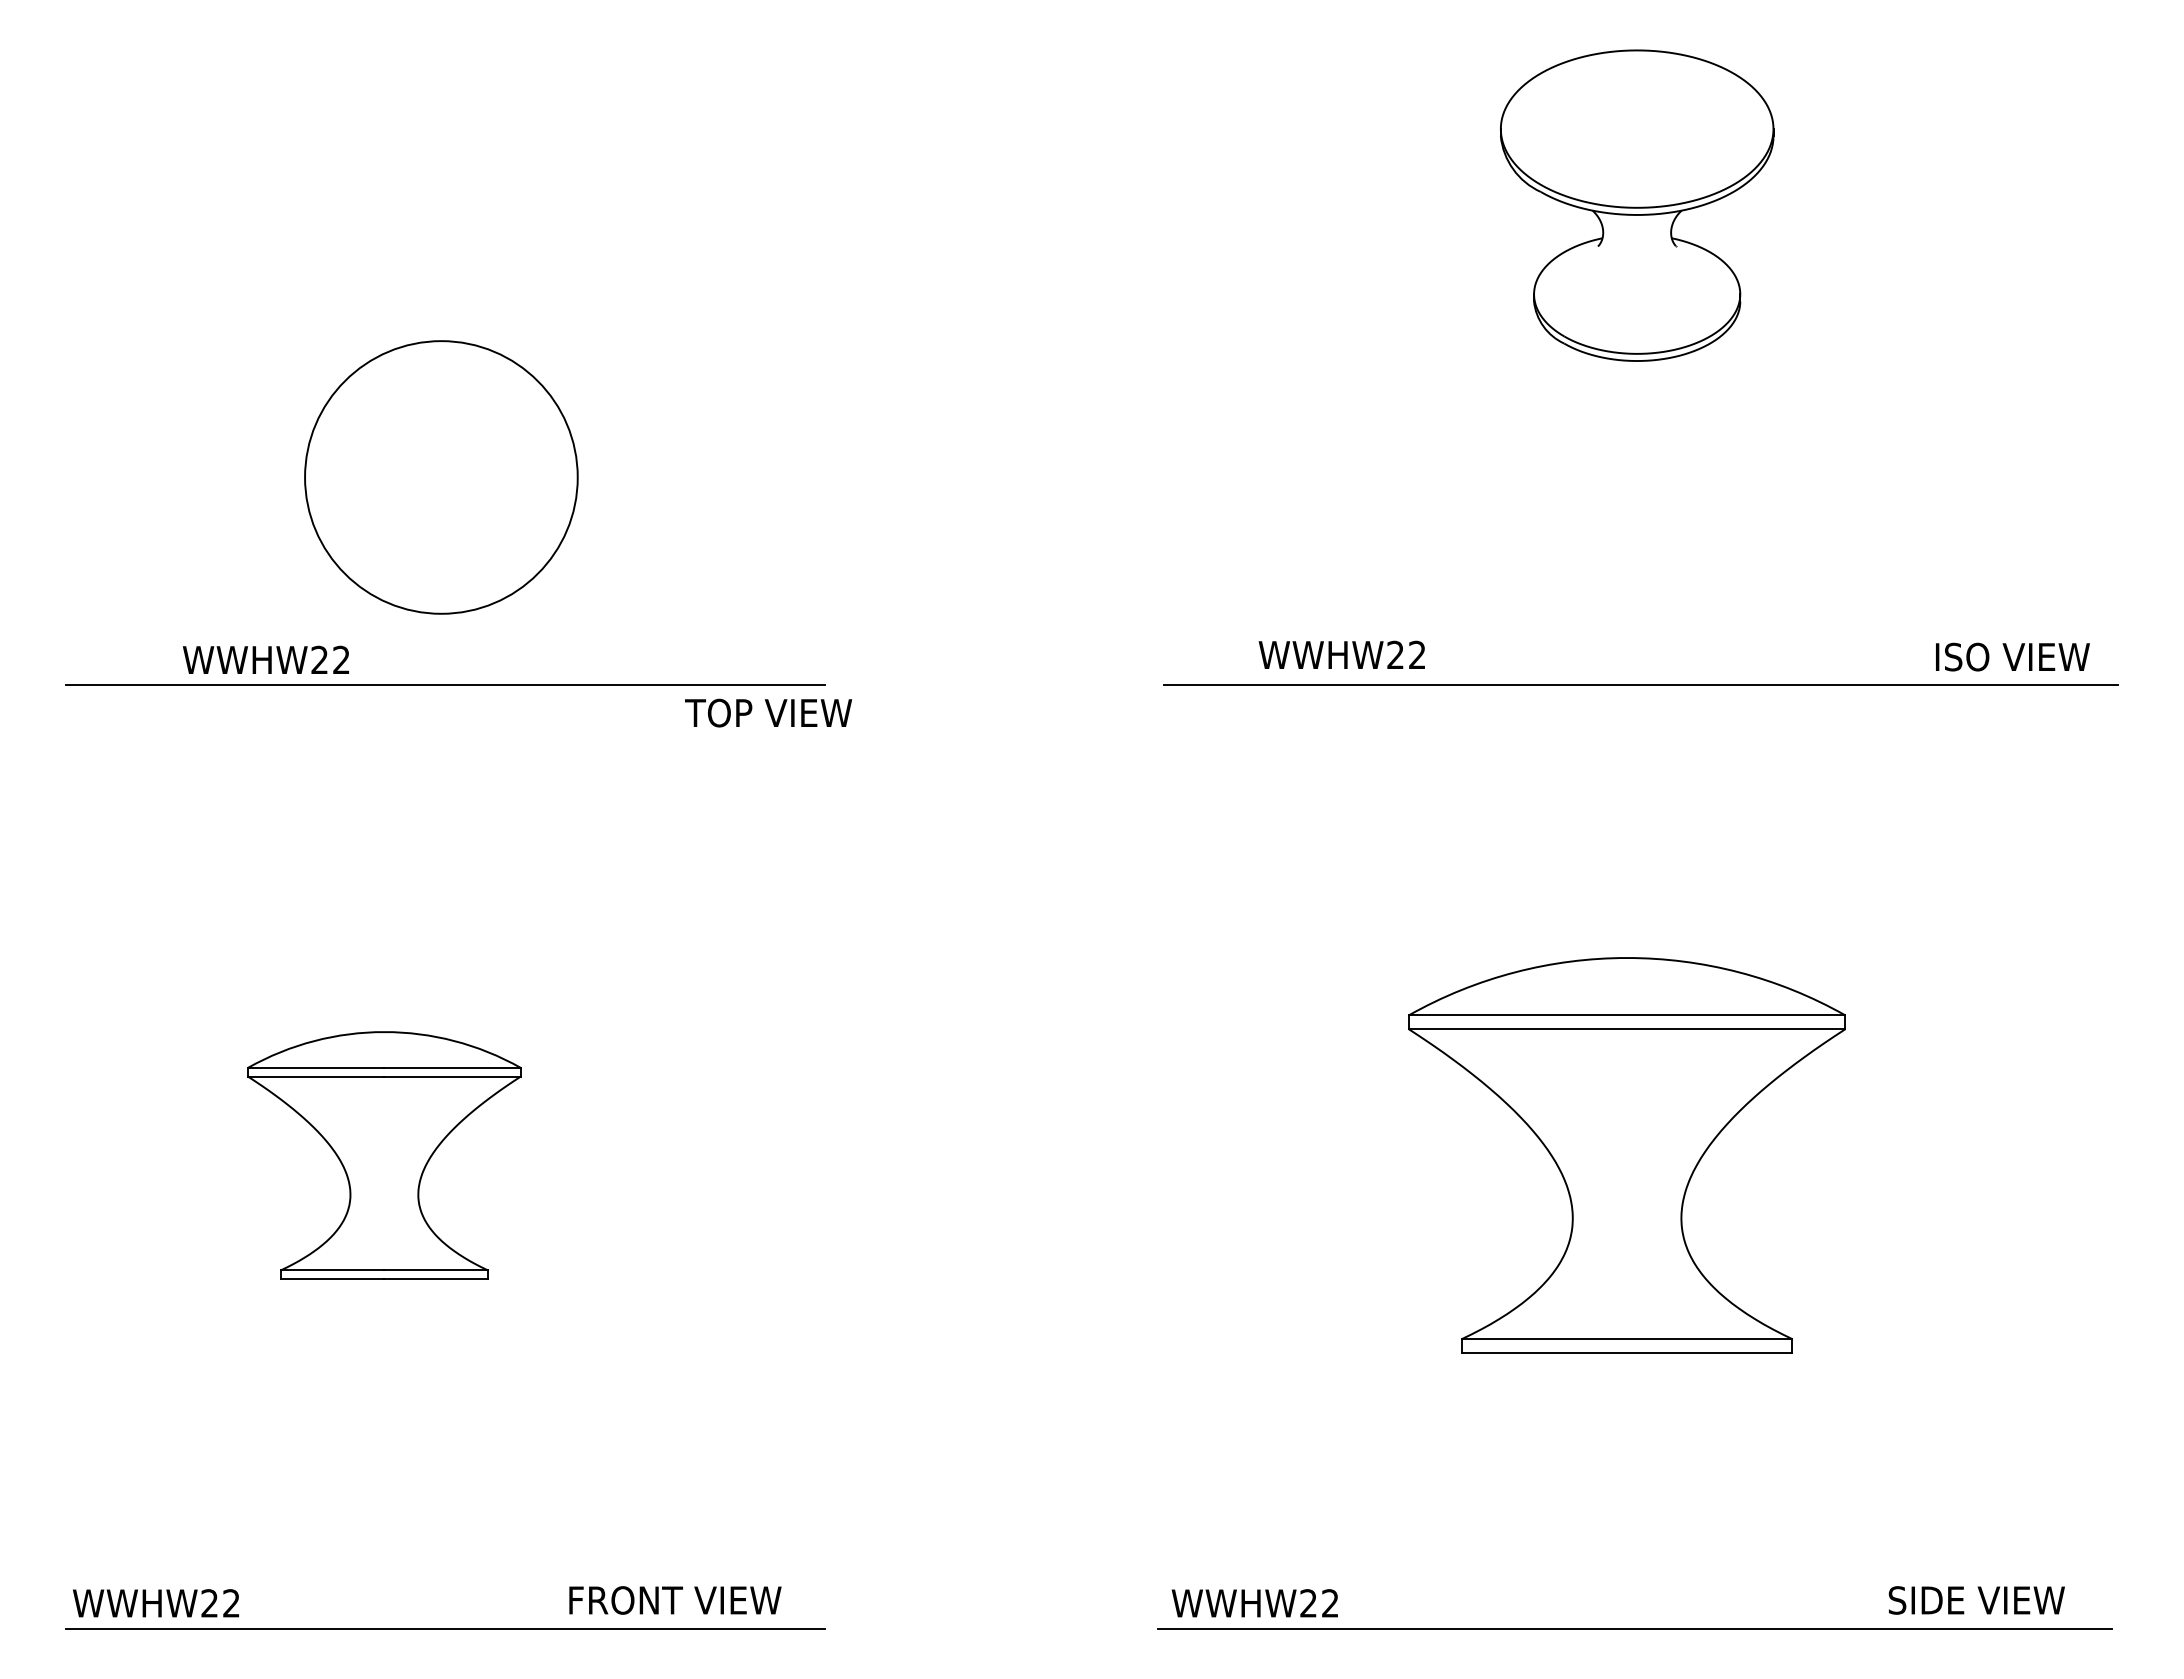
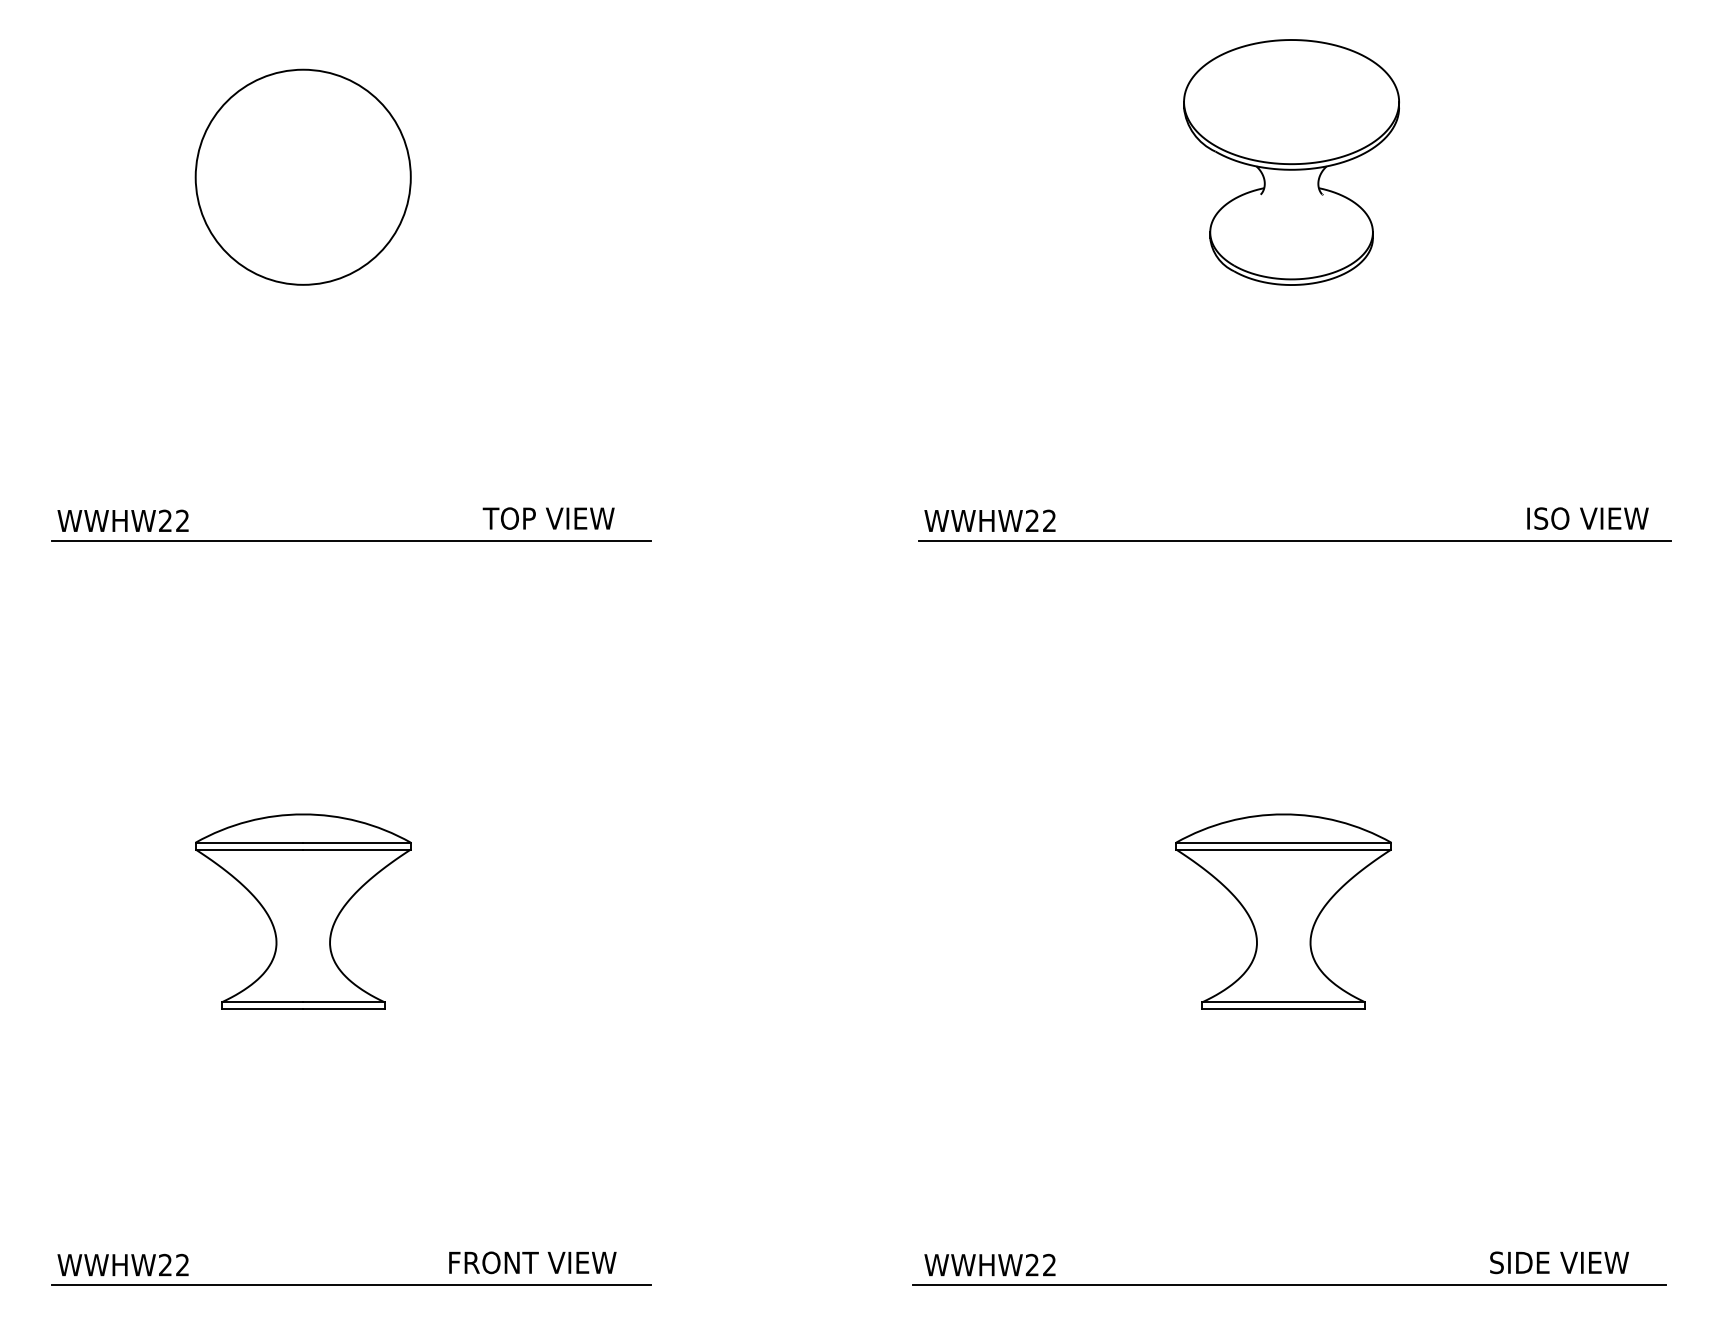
part: (441, 477) -> (303, 177), moved
text: (1341, 654) -> (989, 520), moved
text: (265, 659) -> (122, 520), moved
text: (768, 712) -> (548, 518), moved
part: (1627, 1155) -> (1283, 911), size x0.62

